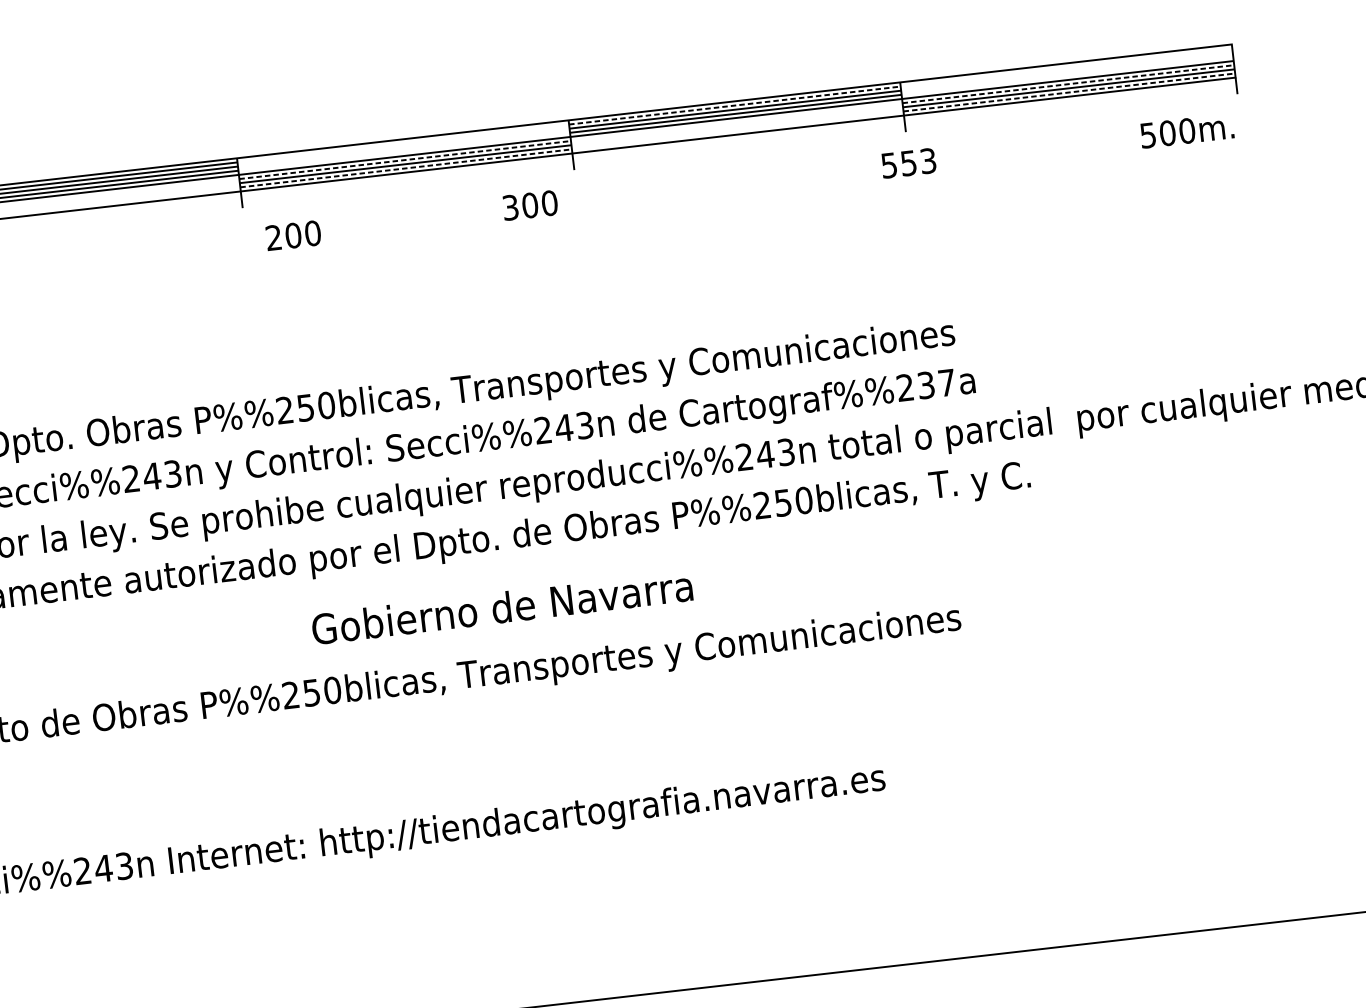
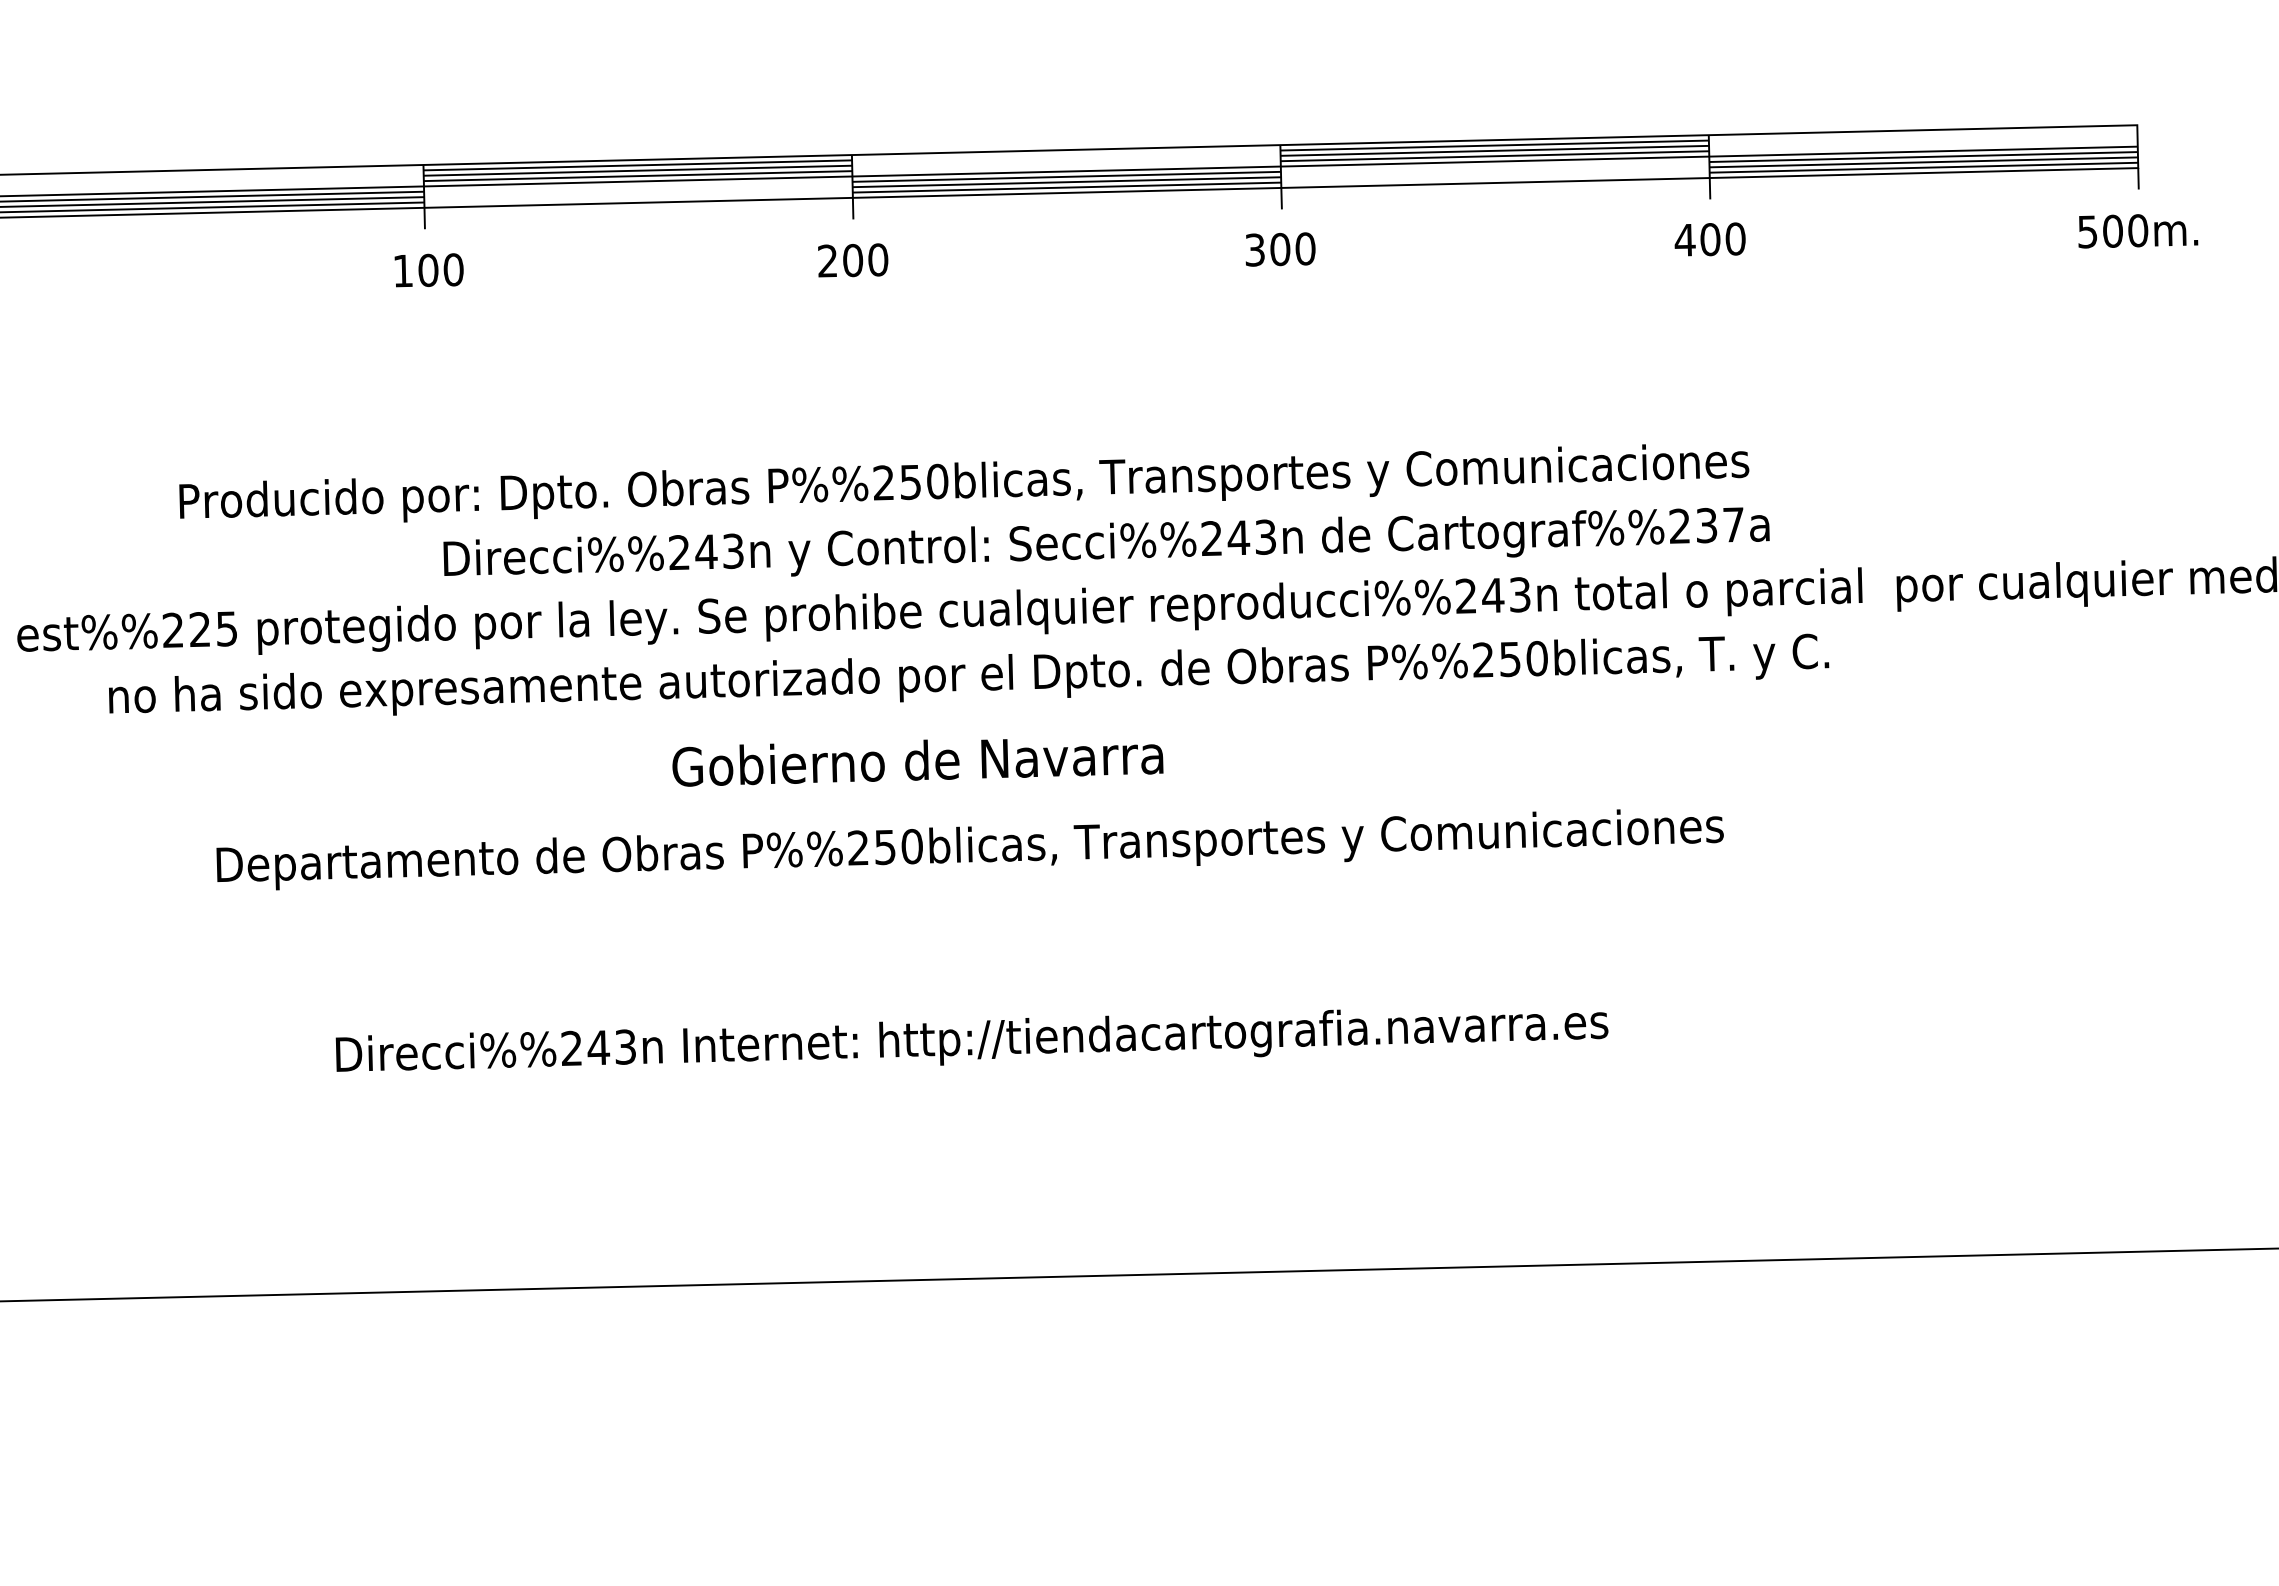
line: (1069, 84) -> (1924, 157), dashed -> solid
line: (1069, 92) -> (1924, 167), dashed -> solid
line: (735, 105) -> (1495, 145), dashed -> solid
text: (1187, 131) -> (2138, 231), moved
line: (405, 159) -> (1067, 176), dashed -> solid
text: (908, 163) -> (1709, 239), 553 -> 400
line: (406, 168) -> (1067, 187), dashed -> solid
text: (530, 205) -> (1280, 249), moved
text: (293, 235) -> (853, 260), moved
text: (502, 609) -> (917, 762), moved

